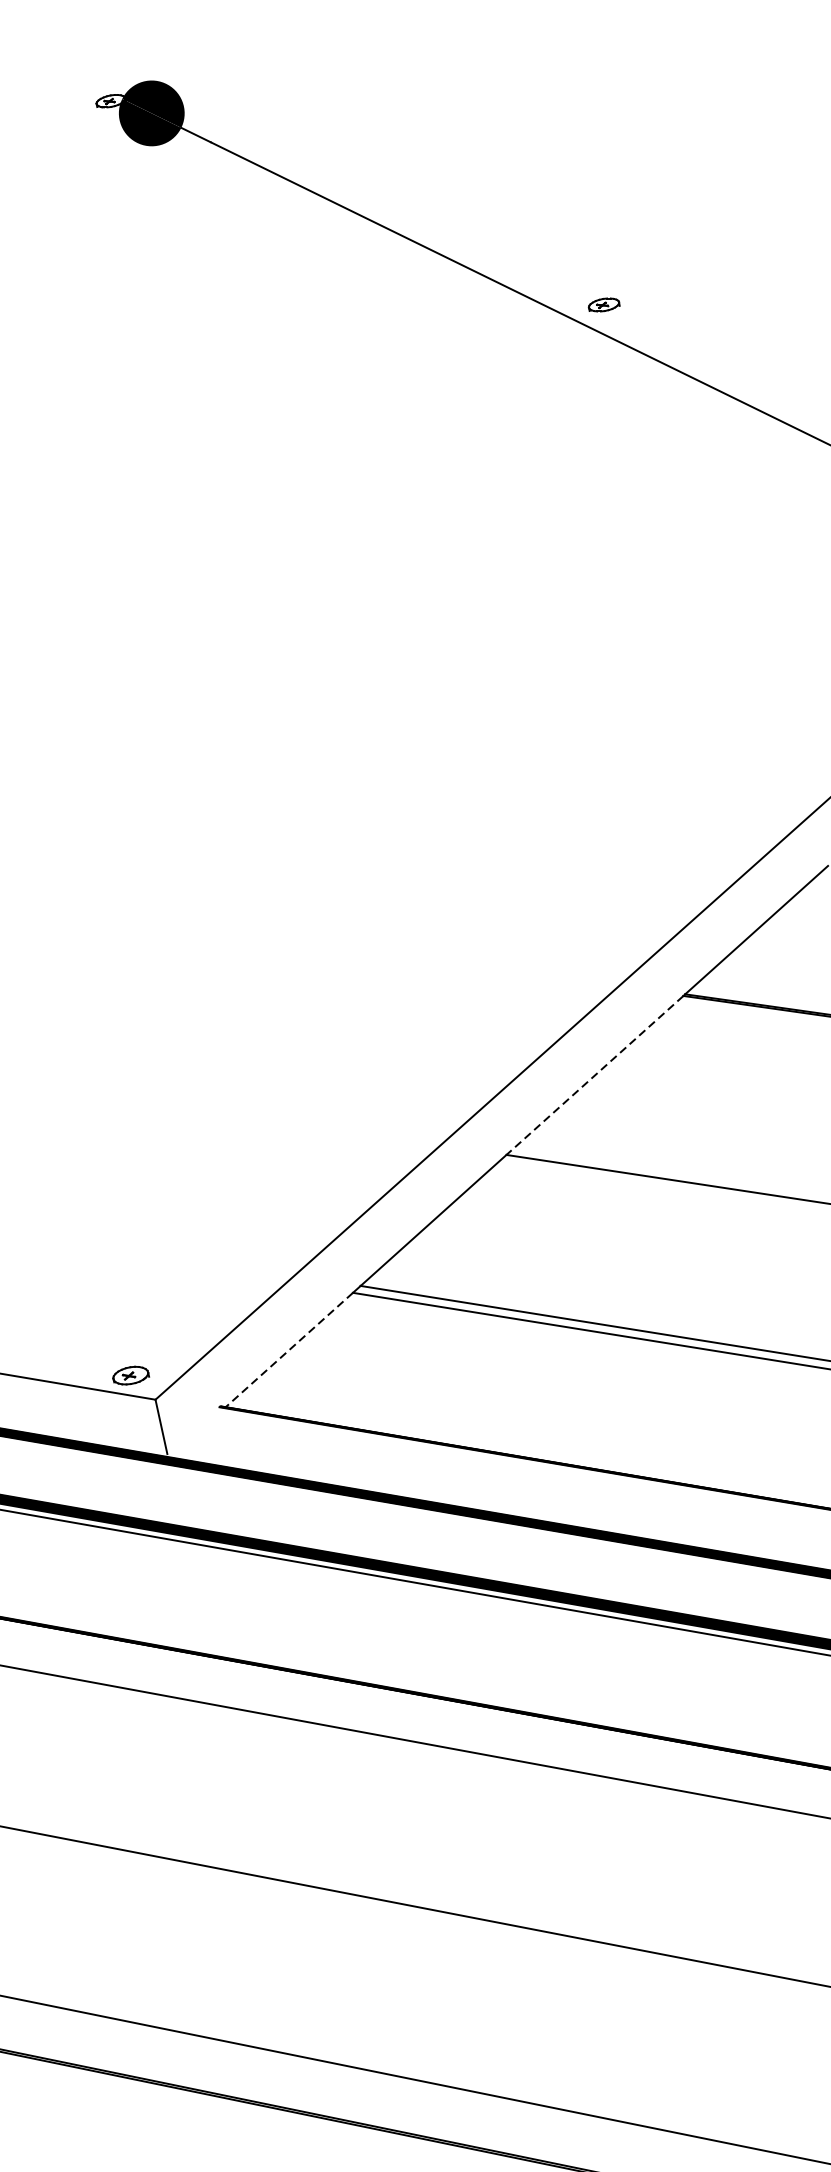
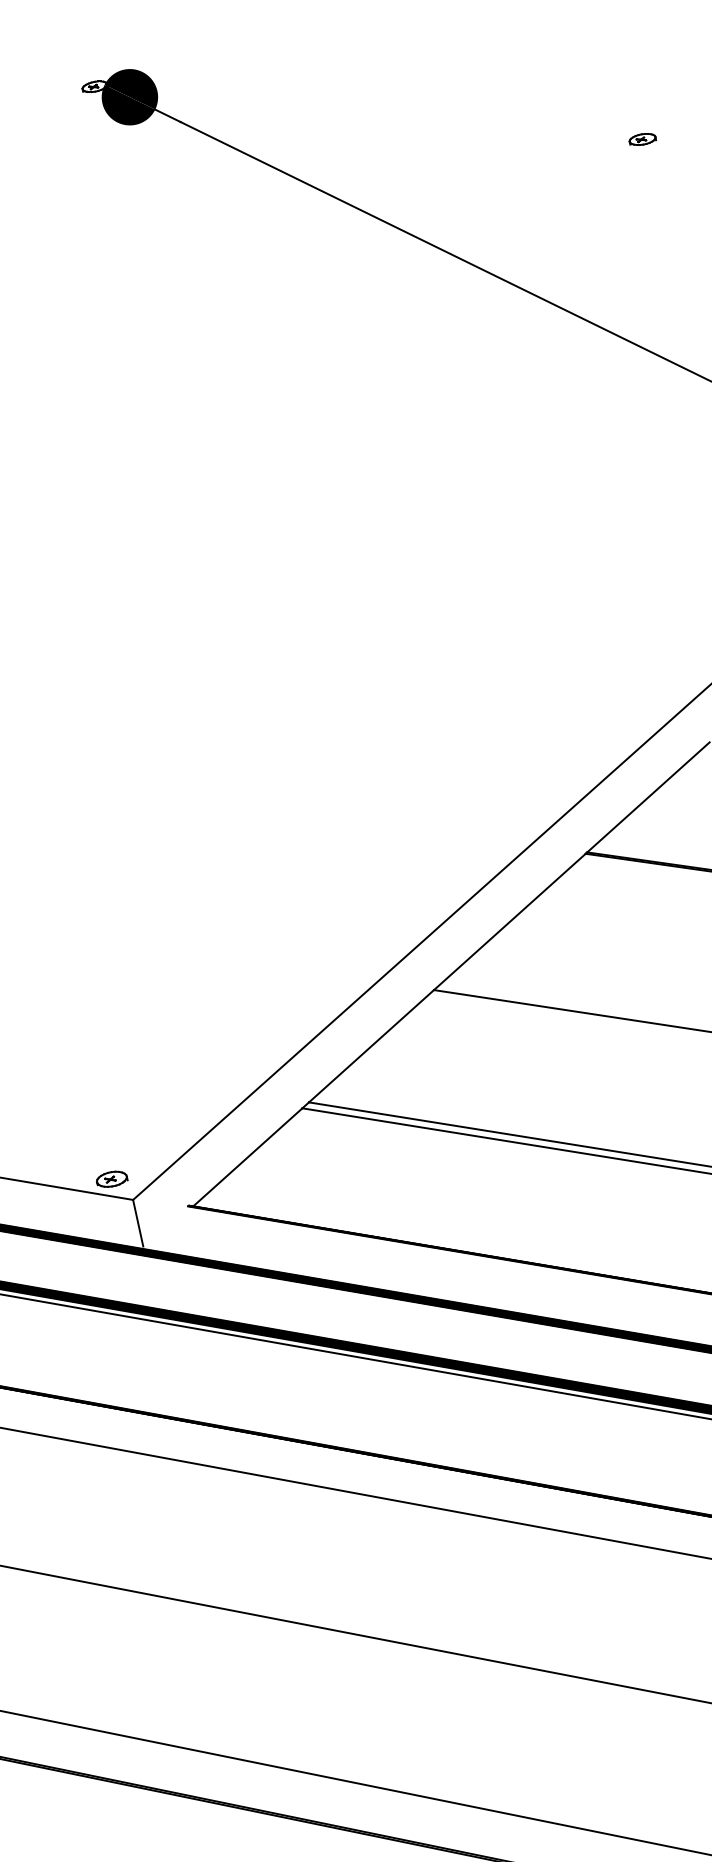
part: (603, 305) -> (642, 139), moved
line: (594, 1074) -> (509, 921), dashed -> solid
line: (288, 1350) -> (247, 1157), dashed -> solid

